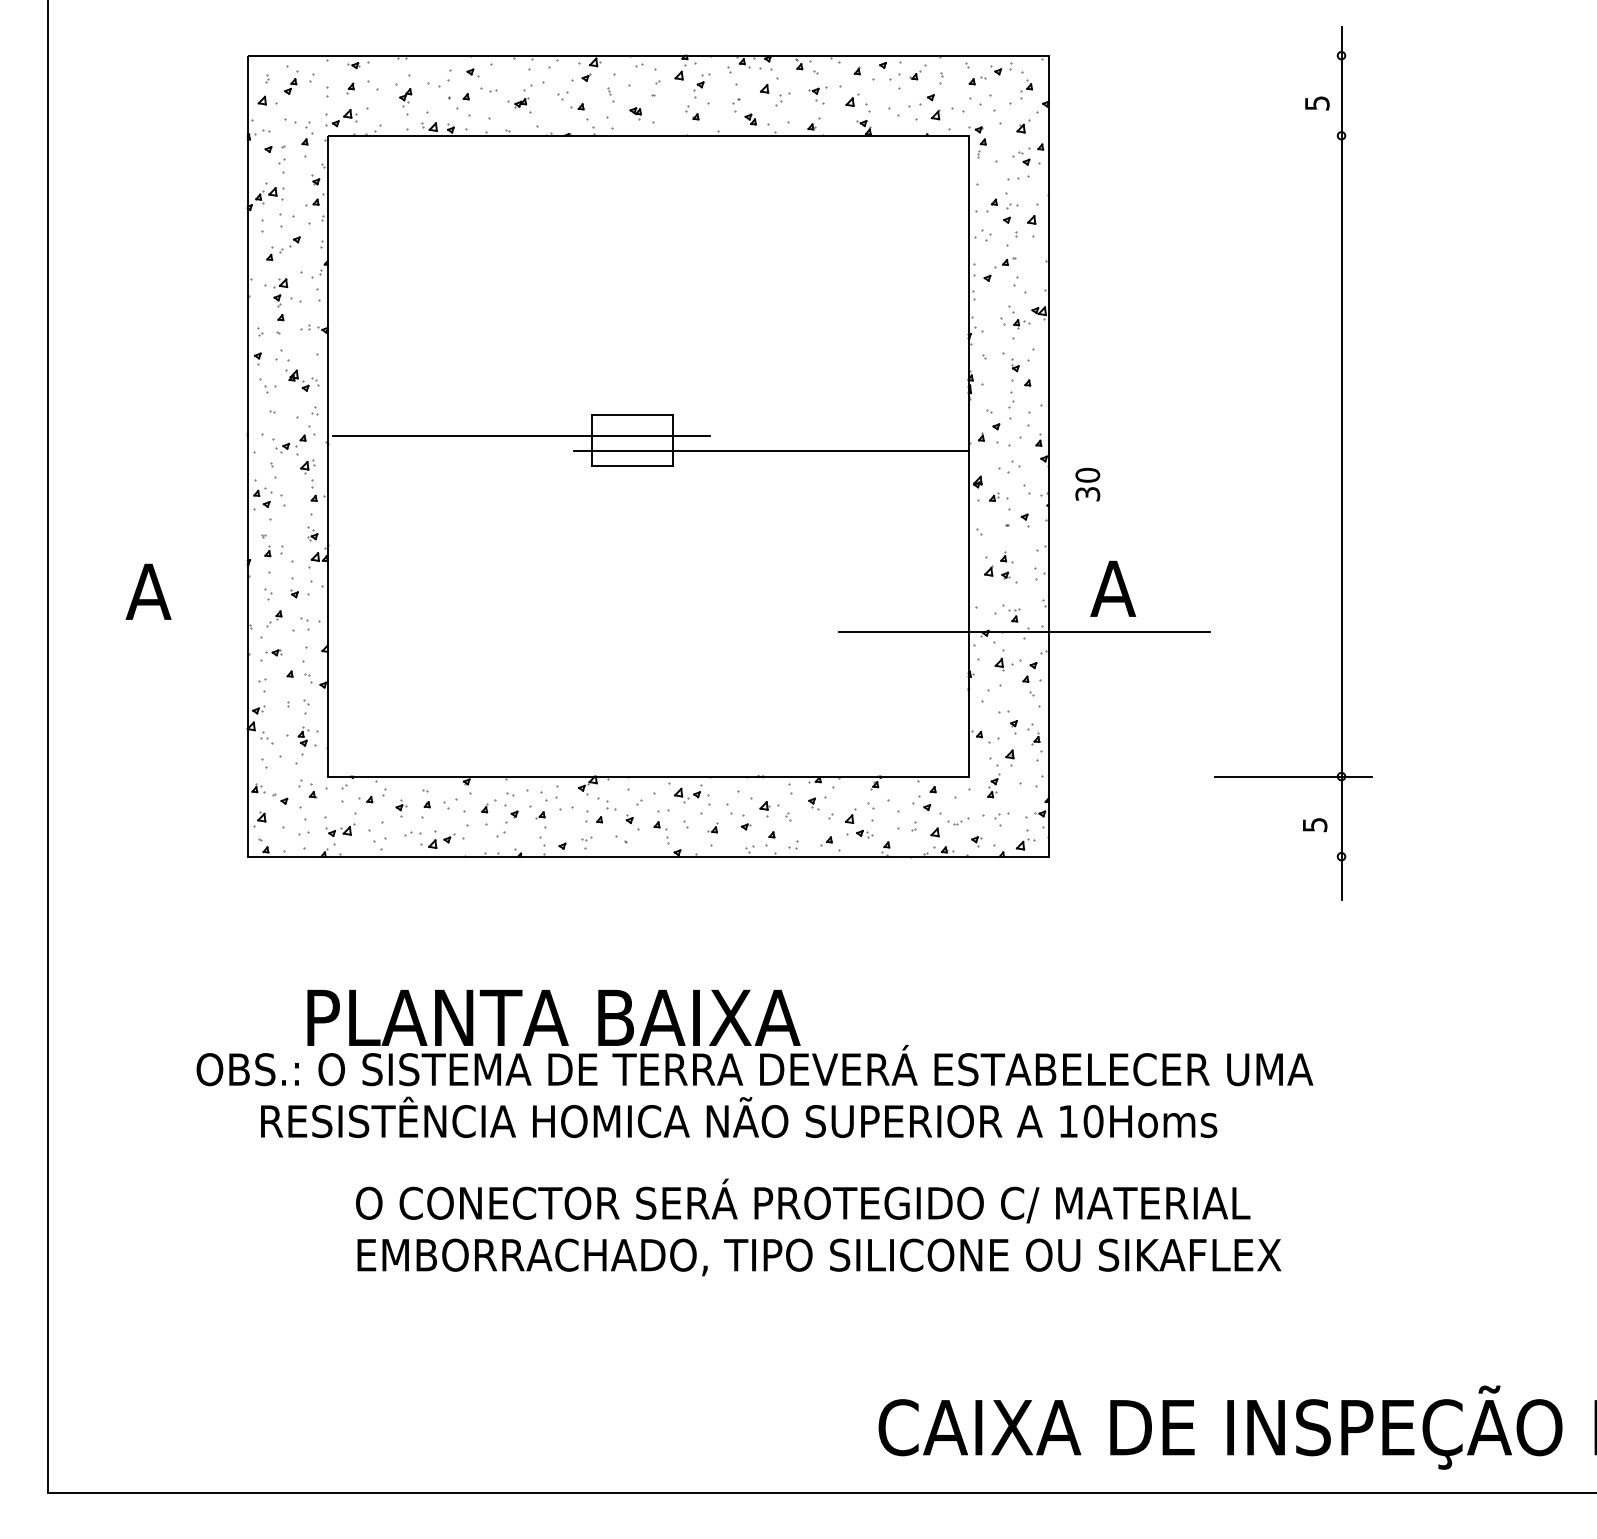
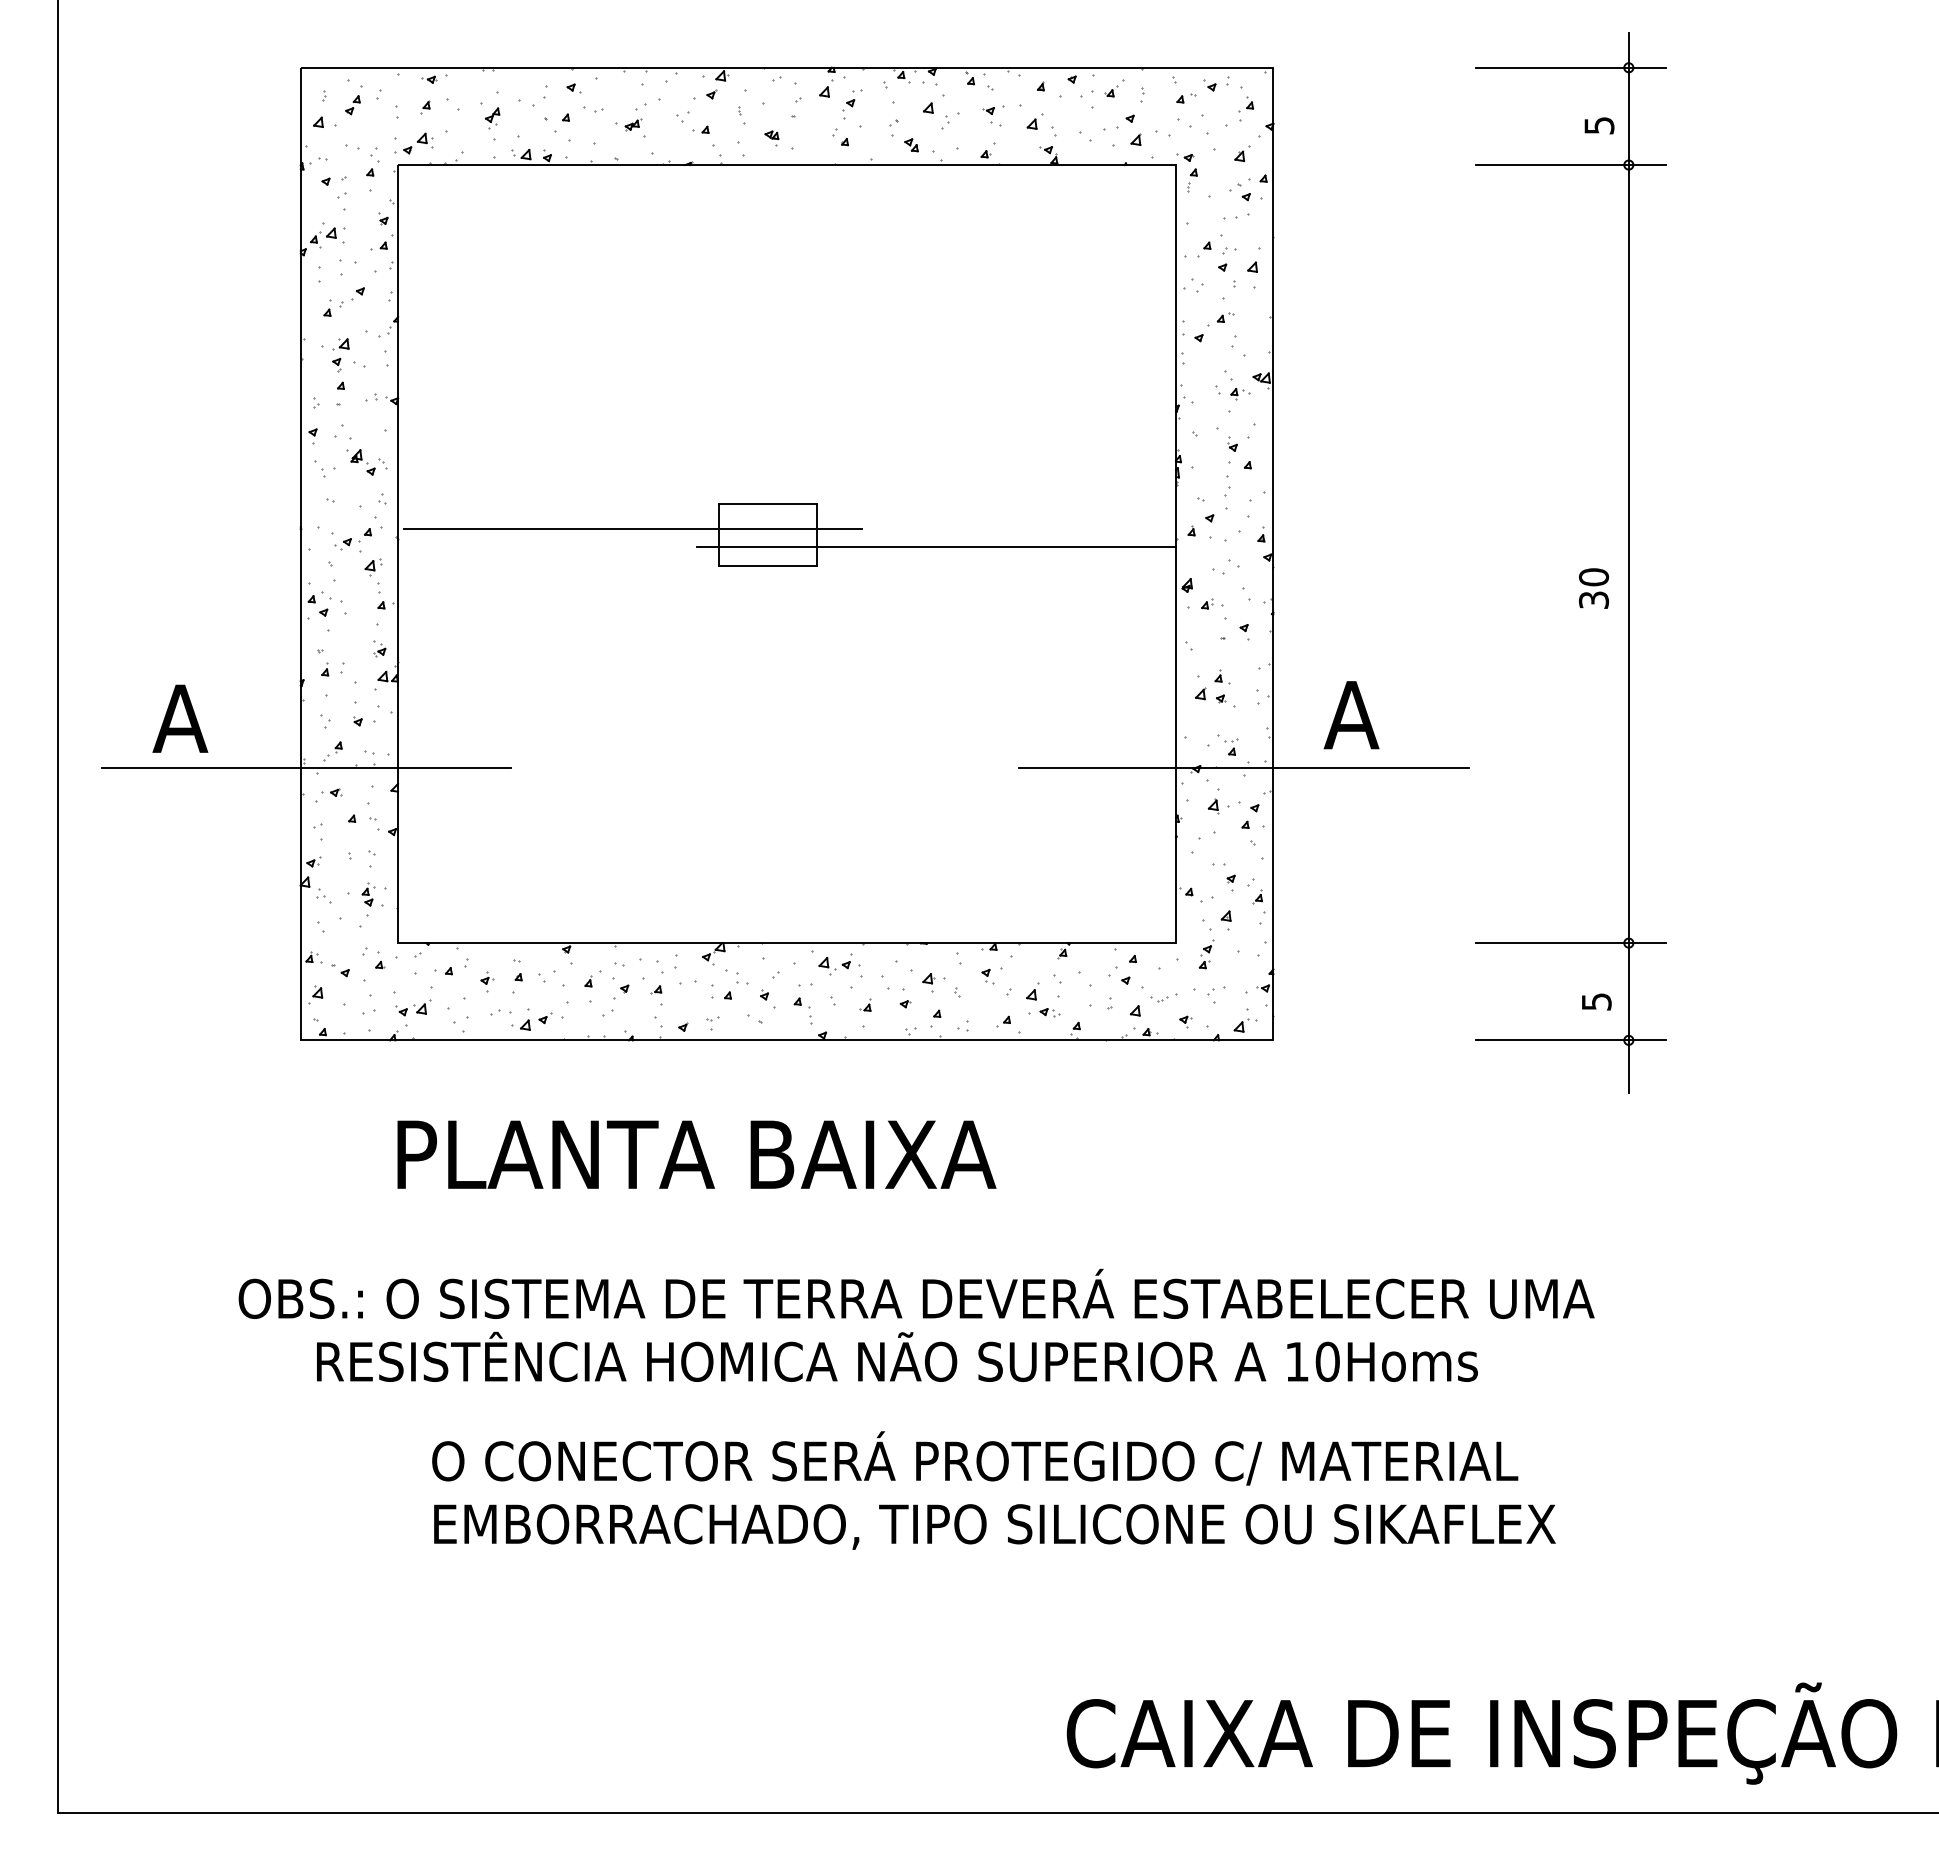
line: (1293, 55) -> (1570, 67), added
line: (1293, 135) -> (1570, 164), added
text: (1087, 484) -> (1593, 588), moved
line: (251, 632) -> (305, 768), added
line: (1293, 856) -> (1570, 1040), added
text: (553, 1017) -> (696, 1154), moved

